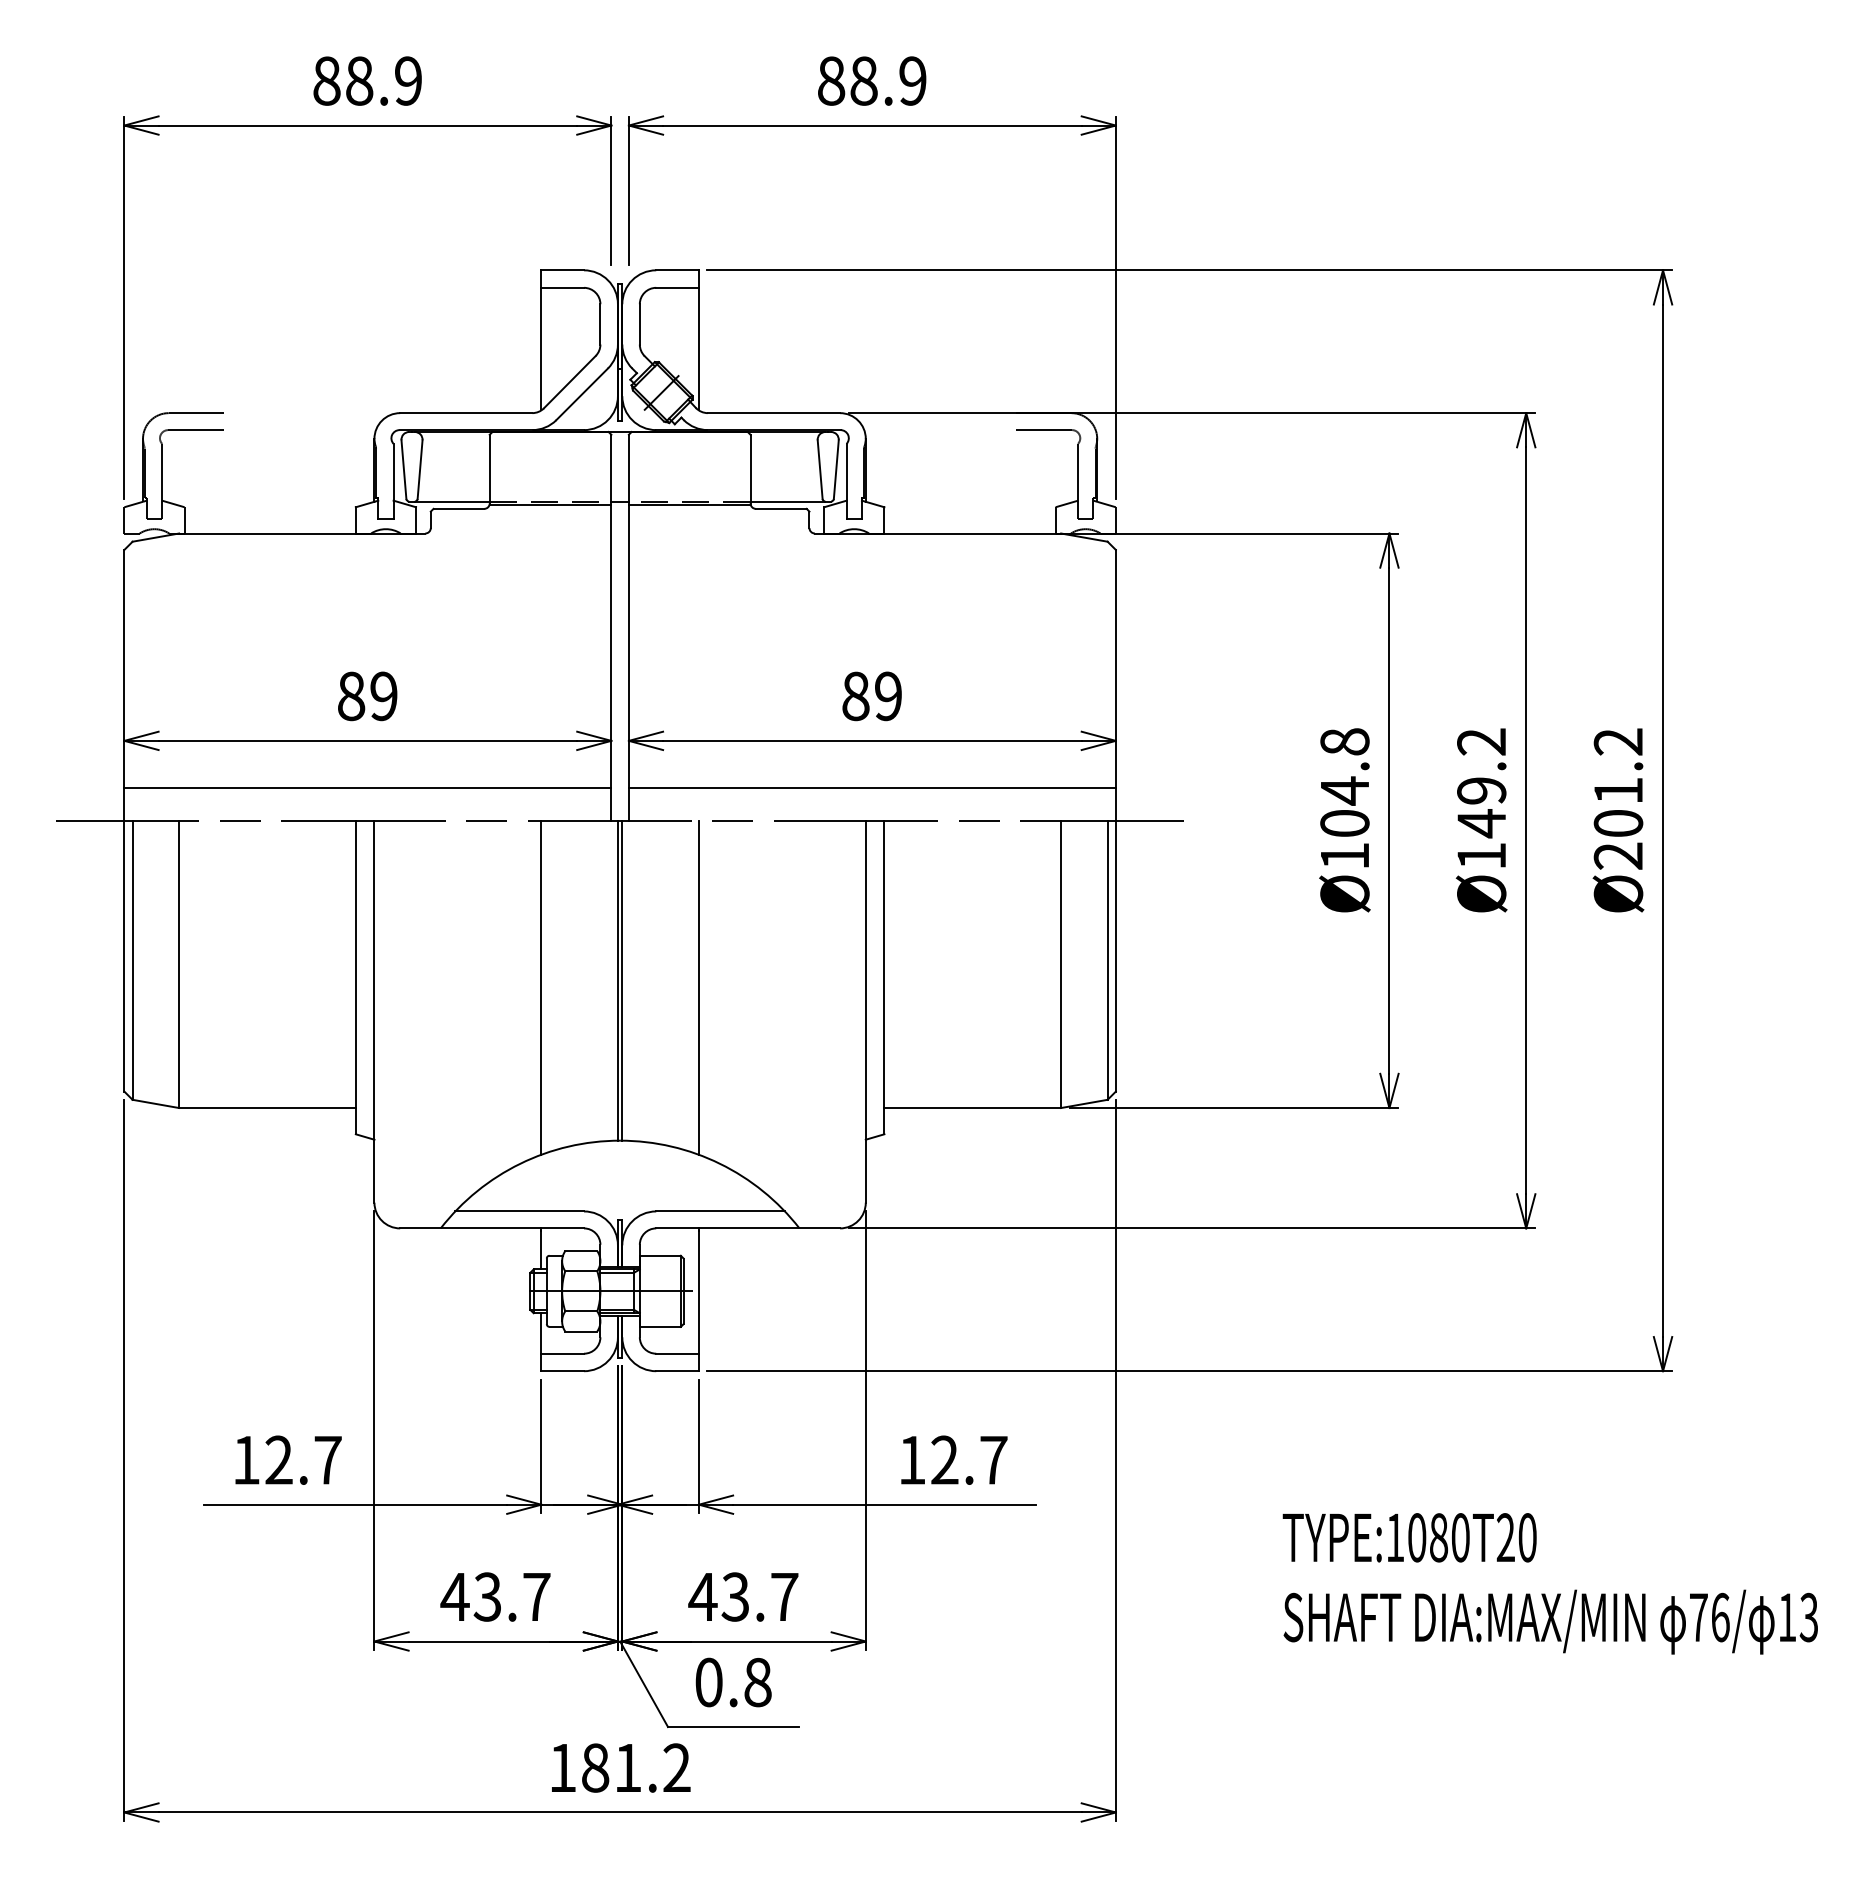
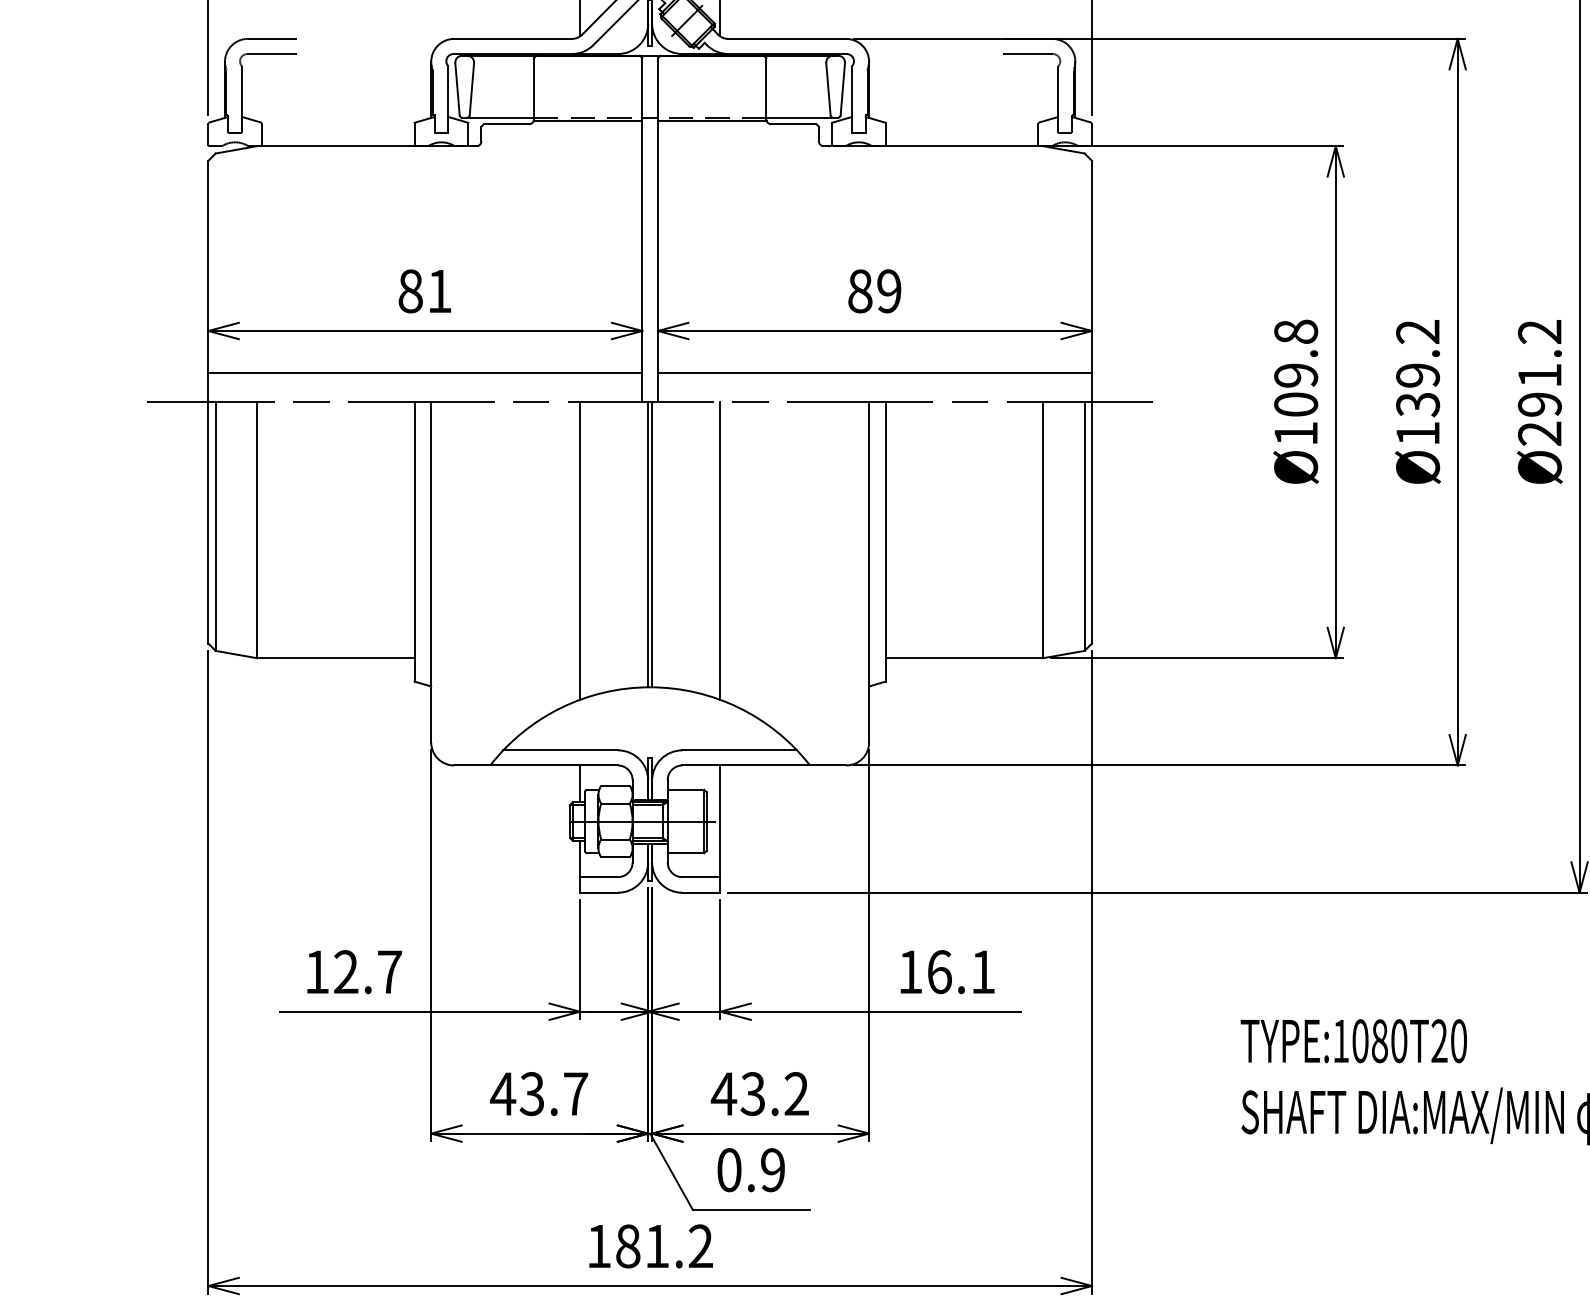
text: (383, 696) -> (439, 291), 89 -> 81
text: (1344, 790) -> (1295, 375), Ø104.8 -> Ø109.8
text: (1481, 823) -> (1417, 404), Ø149.2 -> Ø139.2
text: (1618, 823) -> (1539, 404), Ø201.2 -> Ø291.2
text: (969, 1459) -> (961, 971), 12.7 -> 16.1
text: (784, 1596) -> (796, 1093), 43.7 -> 43.2
text: (757, 1682) -> (772, 1170), 0.8 -> 0.9

